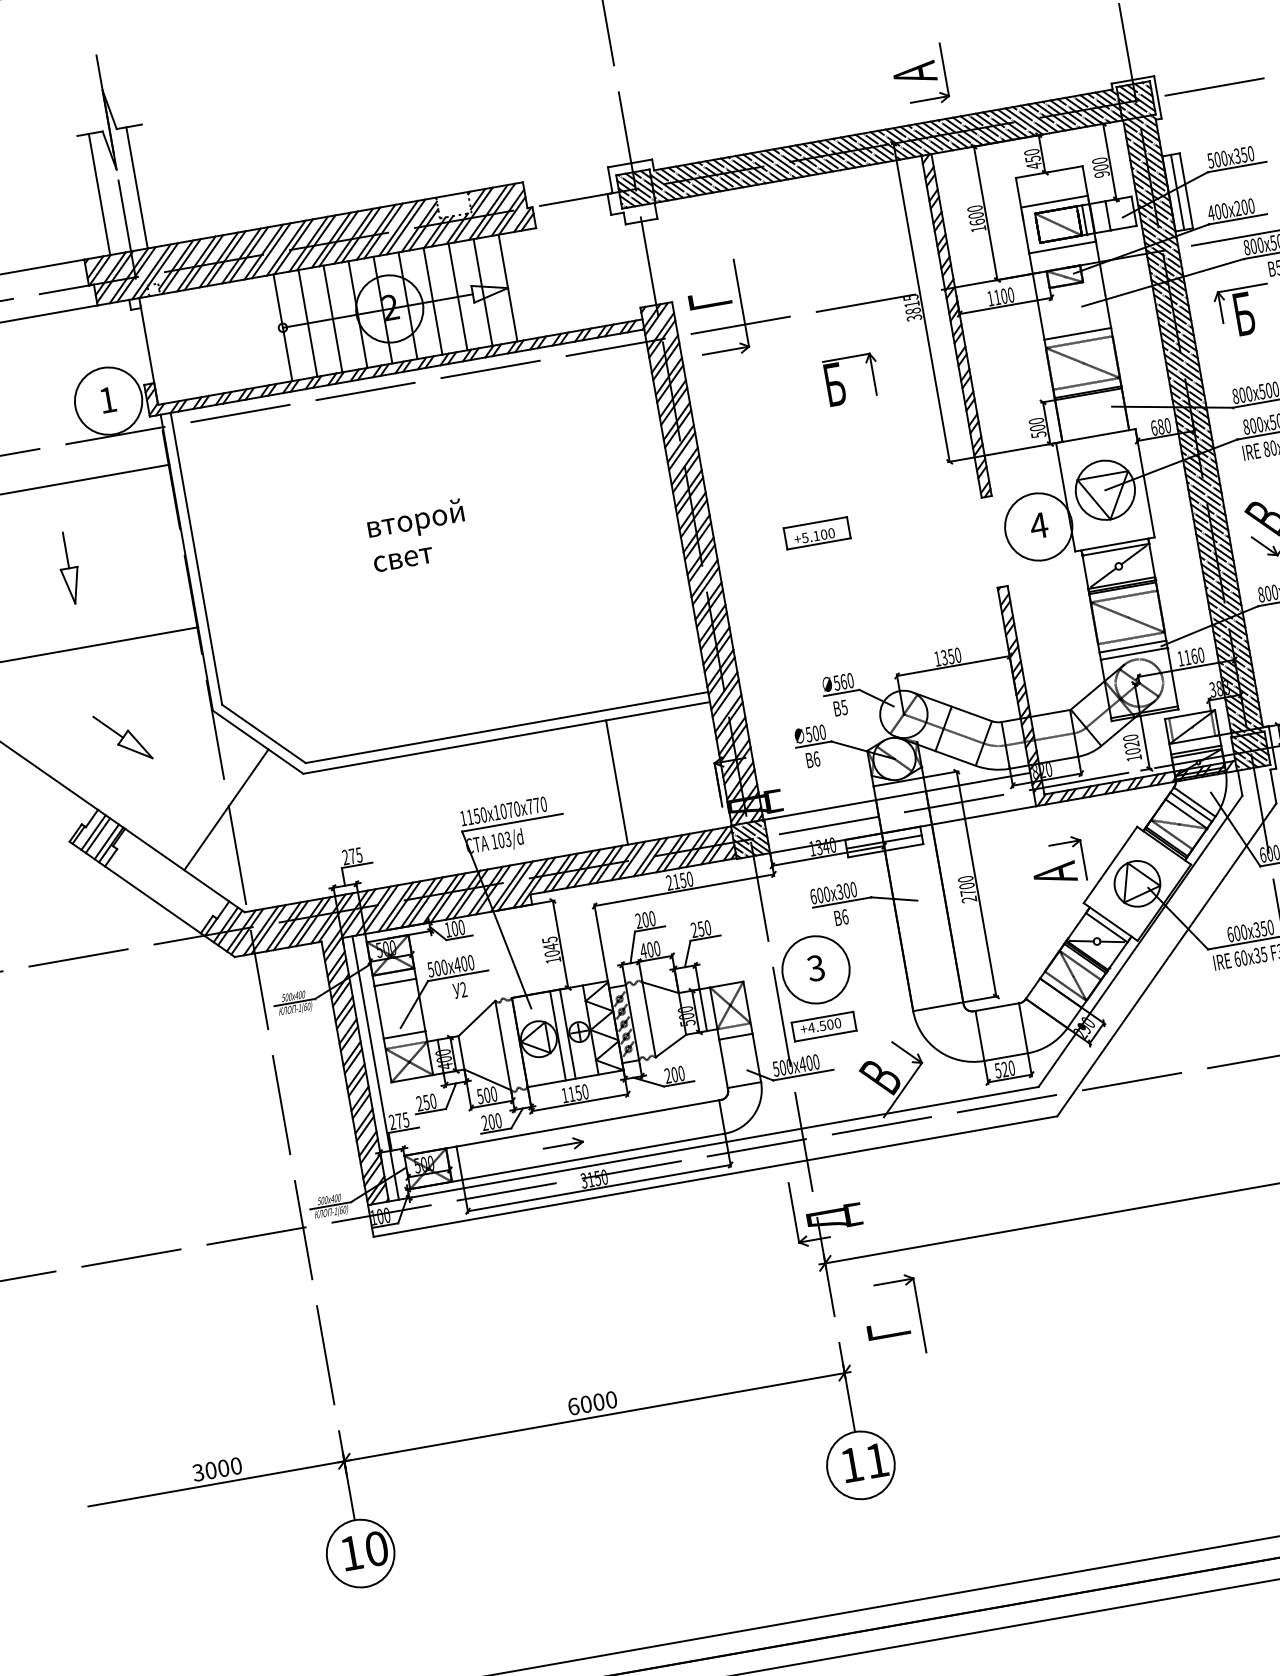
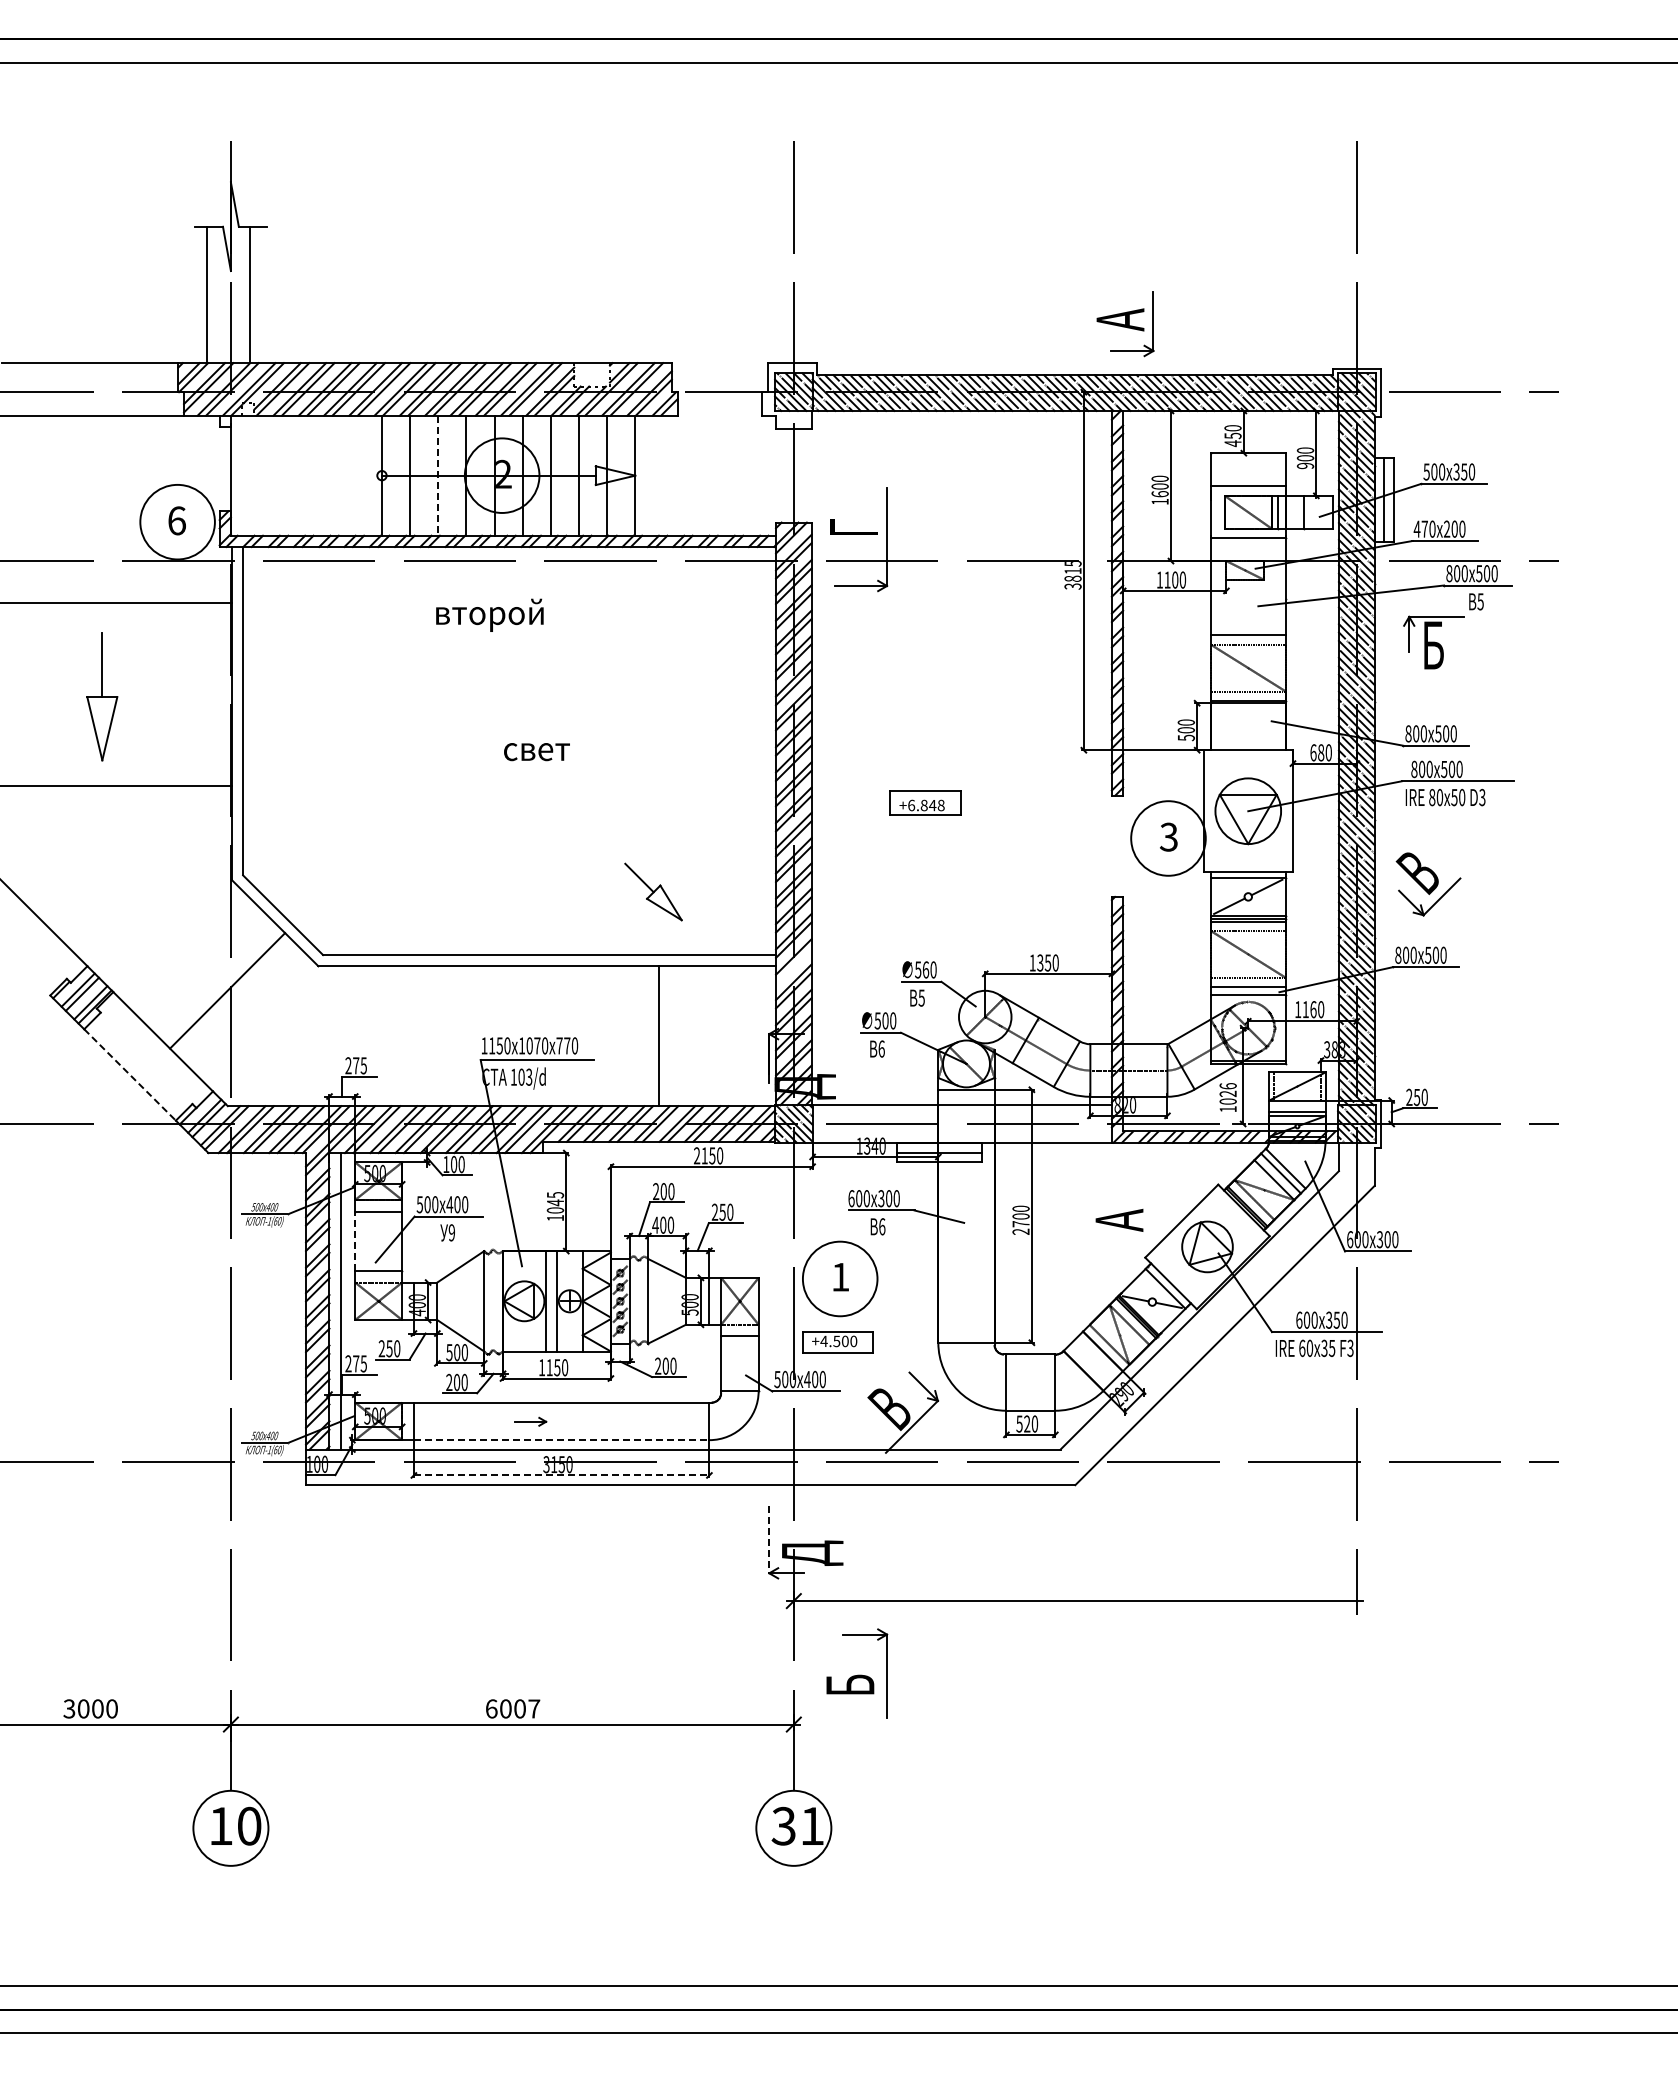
text: (1217, 211) -> (1424, 528), 400 -> 470
line: (333, 319) -> (438, 476), solid -> dashed
part: (843, 384) -> (982, 645), removed
text: (107, 399) -> (176, 520), 1 -> 6
text: (415, 520) -> (489, 614), moved
text: (1038, 525) -> (1168, 836), 4 -> 3
text: (818, 535) -> (926, 805), +5.100 -> +6.848
text: (403, 560) -> (536, 752), moved
part: (69, 567) -> (102, 696), size x1.6
line: (725, 698) -> (793, 965), removed
part: (122, 737) -> (653, 891), moved
text: (1130, 738) -> (1227, 1086), 1020 -> 1026
part: (1073, 847) -> (1144, 1194), removed
line: (153, 899) -> (130, 1074), solid -> dashed
text: (815, 967) -> (840, 1276), 3 -> 1
text: (463, 989) -> (451, 1232), 2 -> 9
line: (379, 1012) -> (355, 1241), solid -> dashed
part: (563, 1145) -> (530, 1421), size x0.7
line: (593, 1157) -> (561, 1440), solid -> dashed
line: (599, 1188) -> (561, 1475), solid -> dashed
line: (794, 1213) -> (769, 1540), solid -> dashed
text: (888, 1328) -> (850, 1684), Г -> Б
text: (611, 1399) -> (534, 1708), 6000 -> 6007
text: (851, 1464) -> (783, 1825), 11 -> 31

